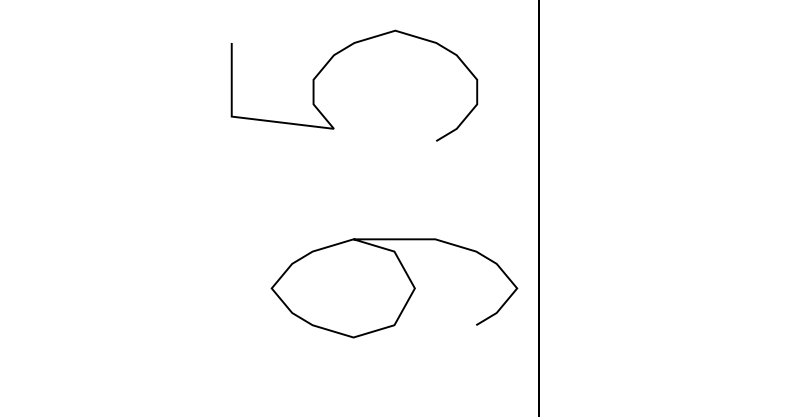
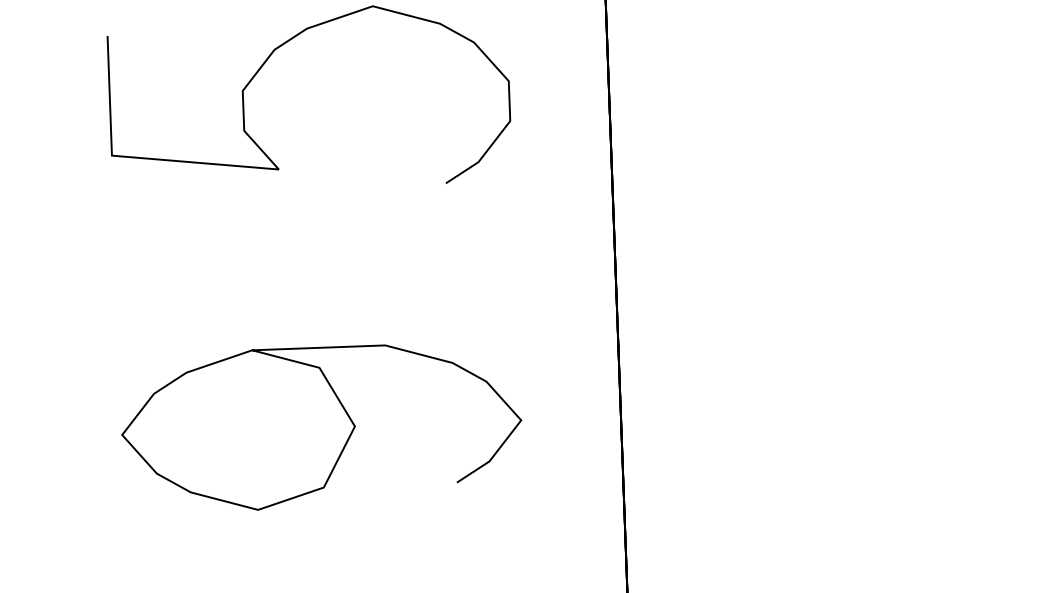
curve: (409, 295) -> (346, 438), moved

